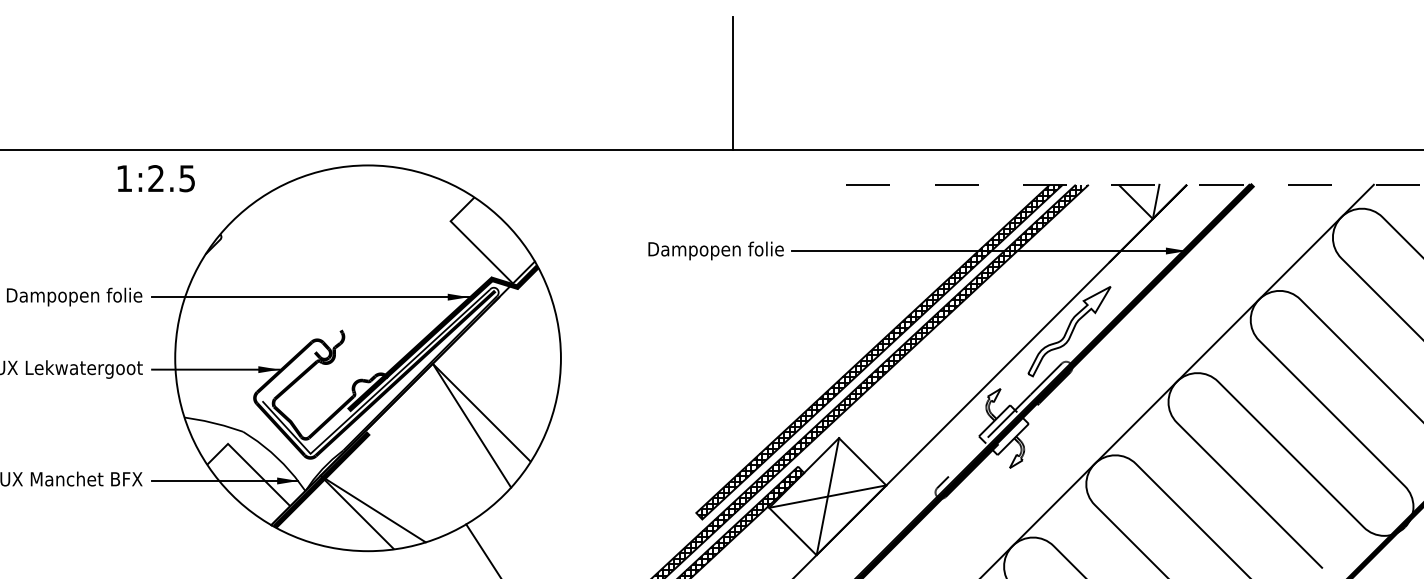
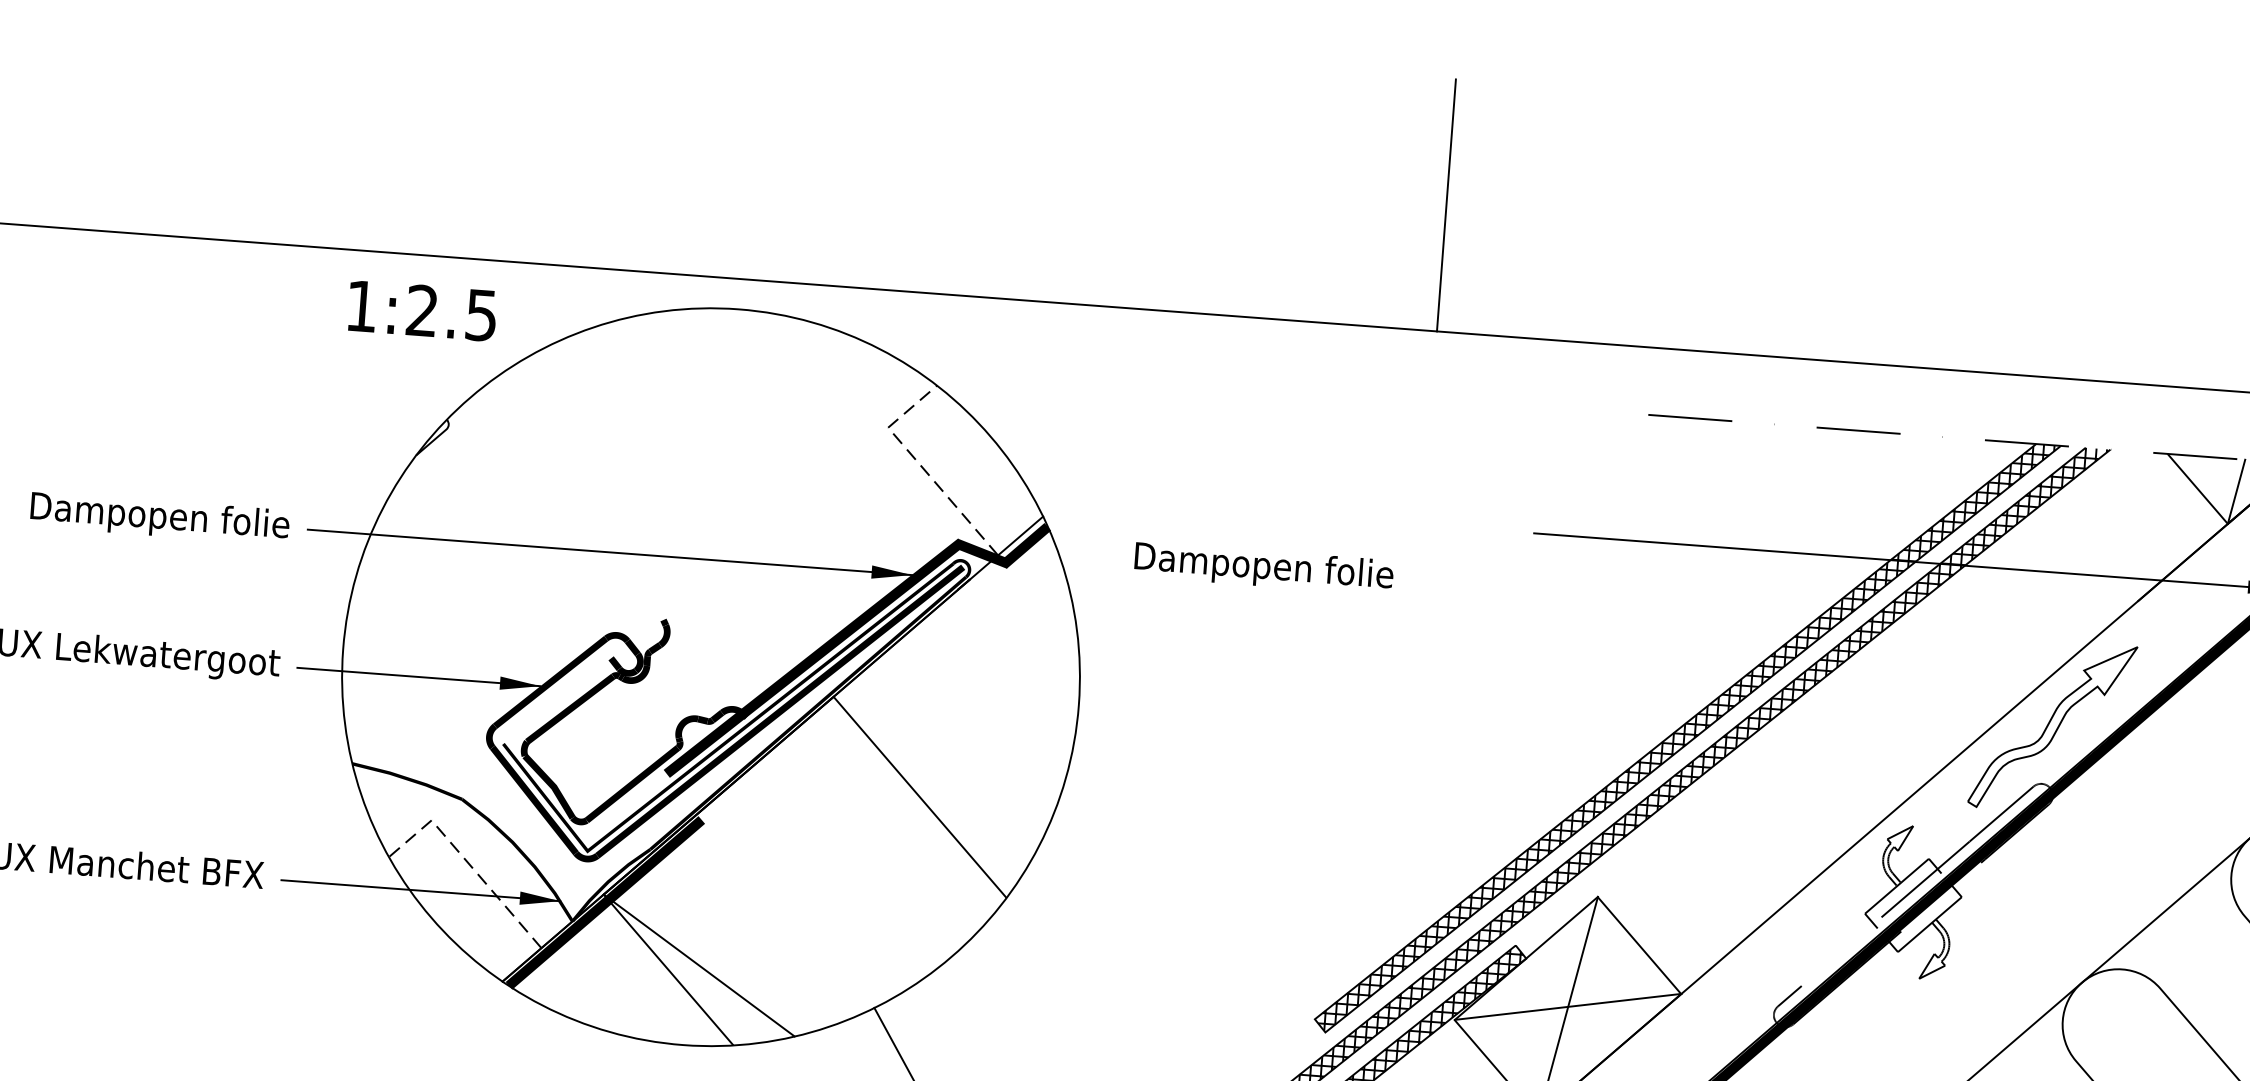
text: (155, 178) -> (420, 310), moved
line: (469, 240) -> (921, 467), solid -> dashed
text: (715, 250) -> (1262, 567), moved
line: (471, 425) -> (898, 820), removed
line: (248, 464) -> (467, 862), solid -> dashed

